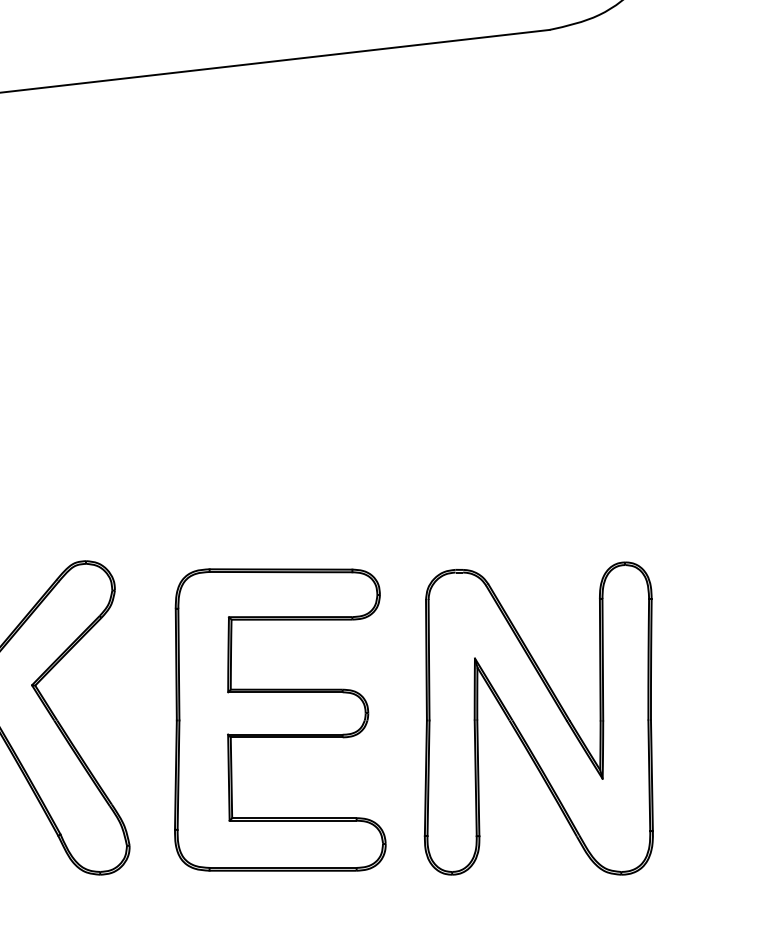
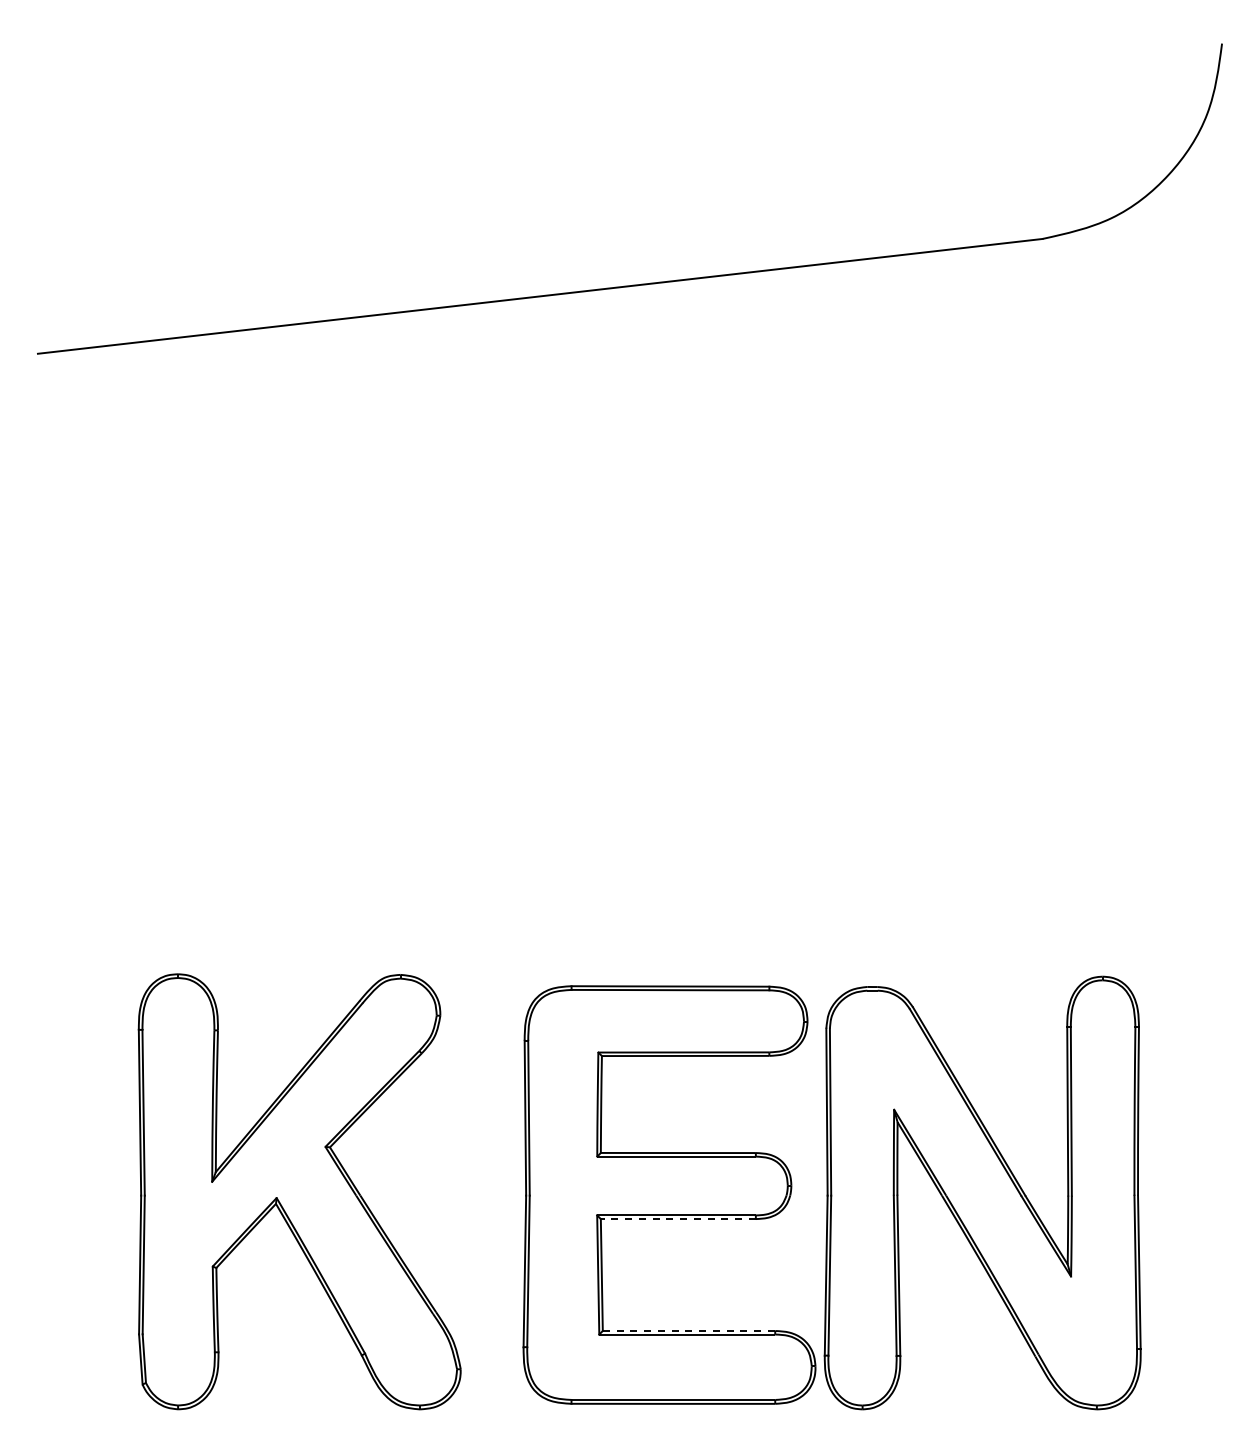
part: (538, 718) -> (982, 1192), moved
line: (286, 737) -> (677, 1219), solid -> dashed
line: (294, 817) -> (689, 1330), solid -> dashed

